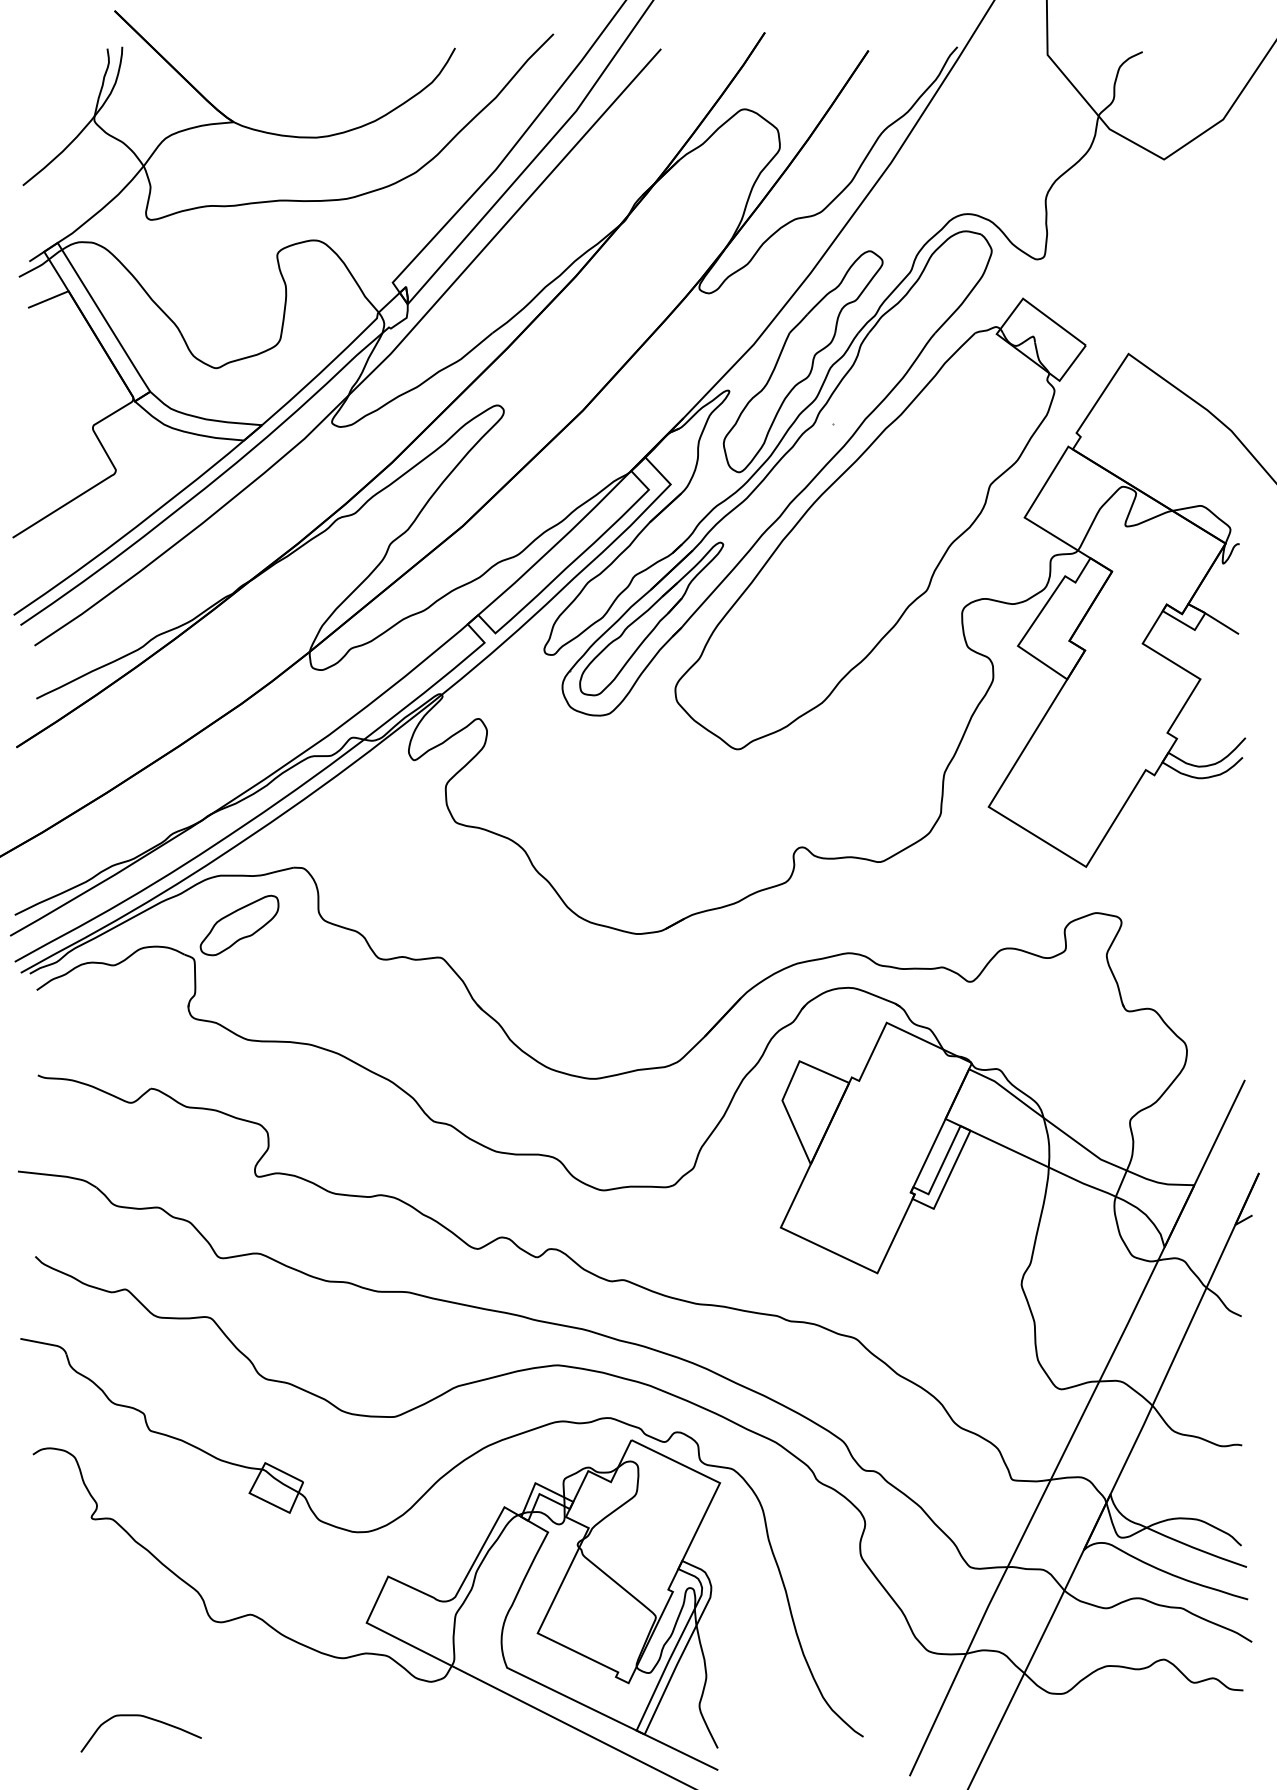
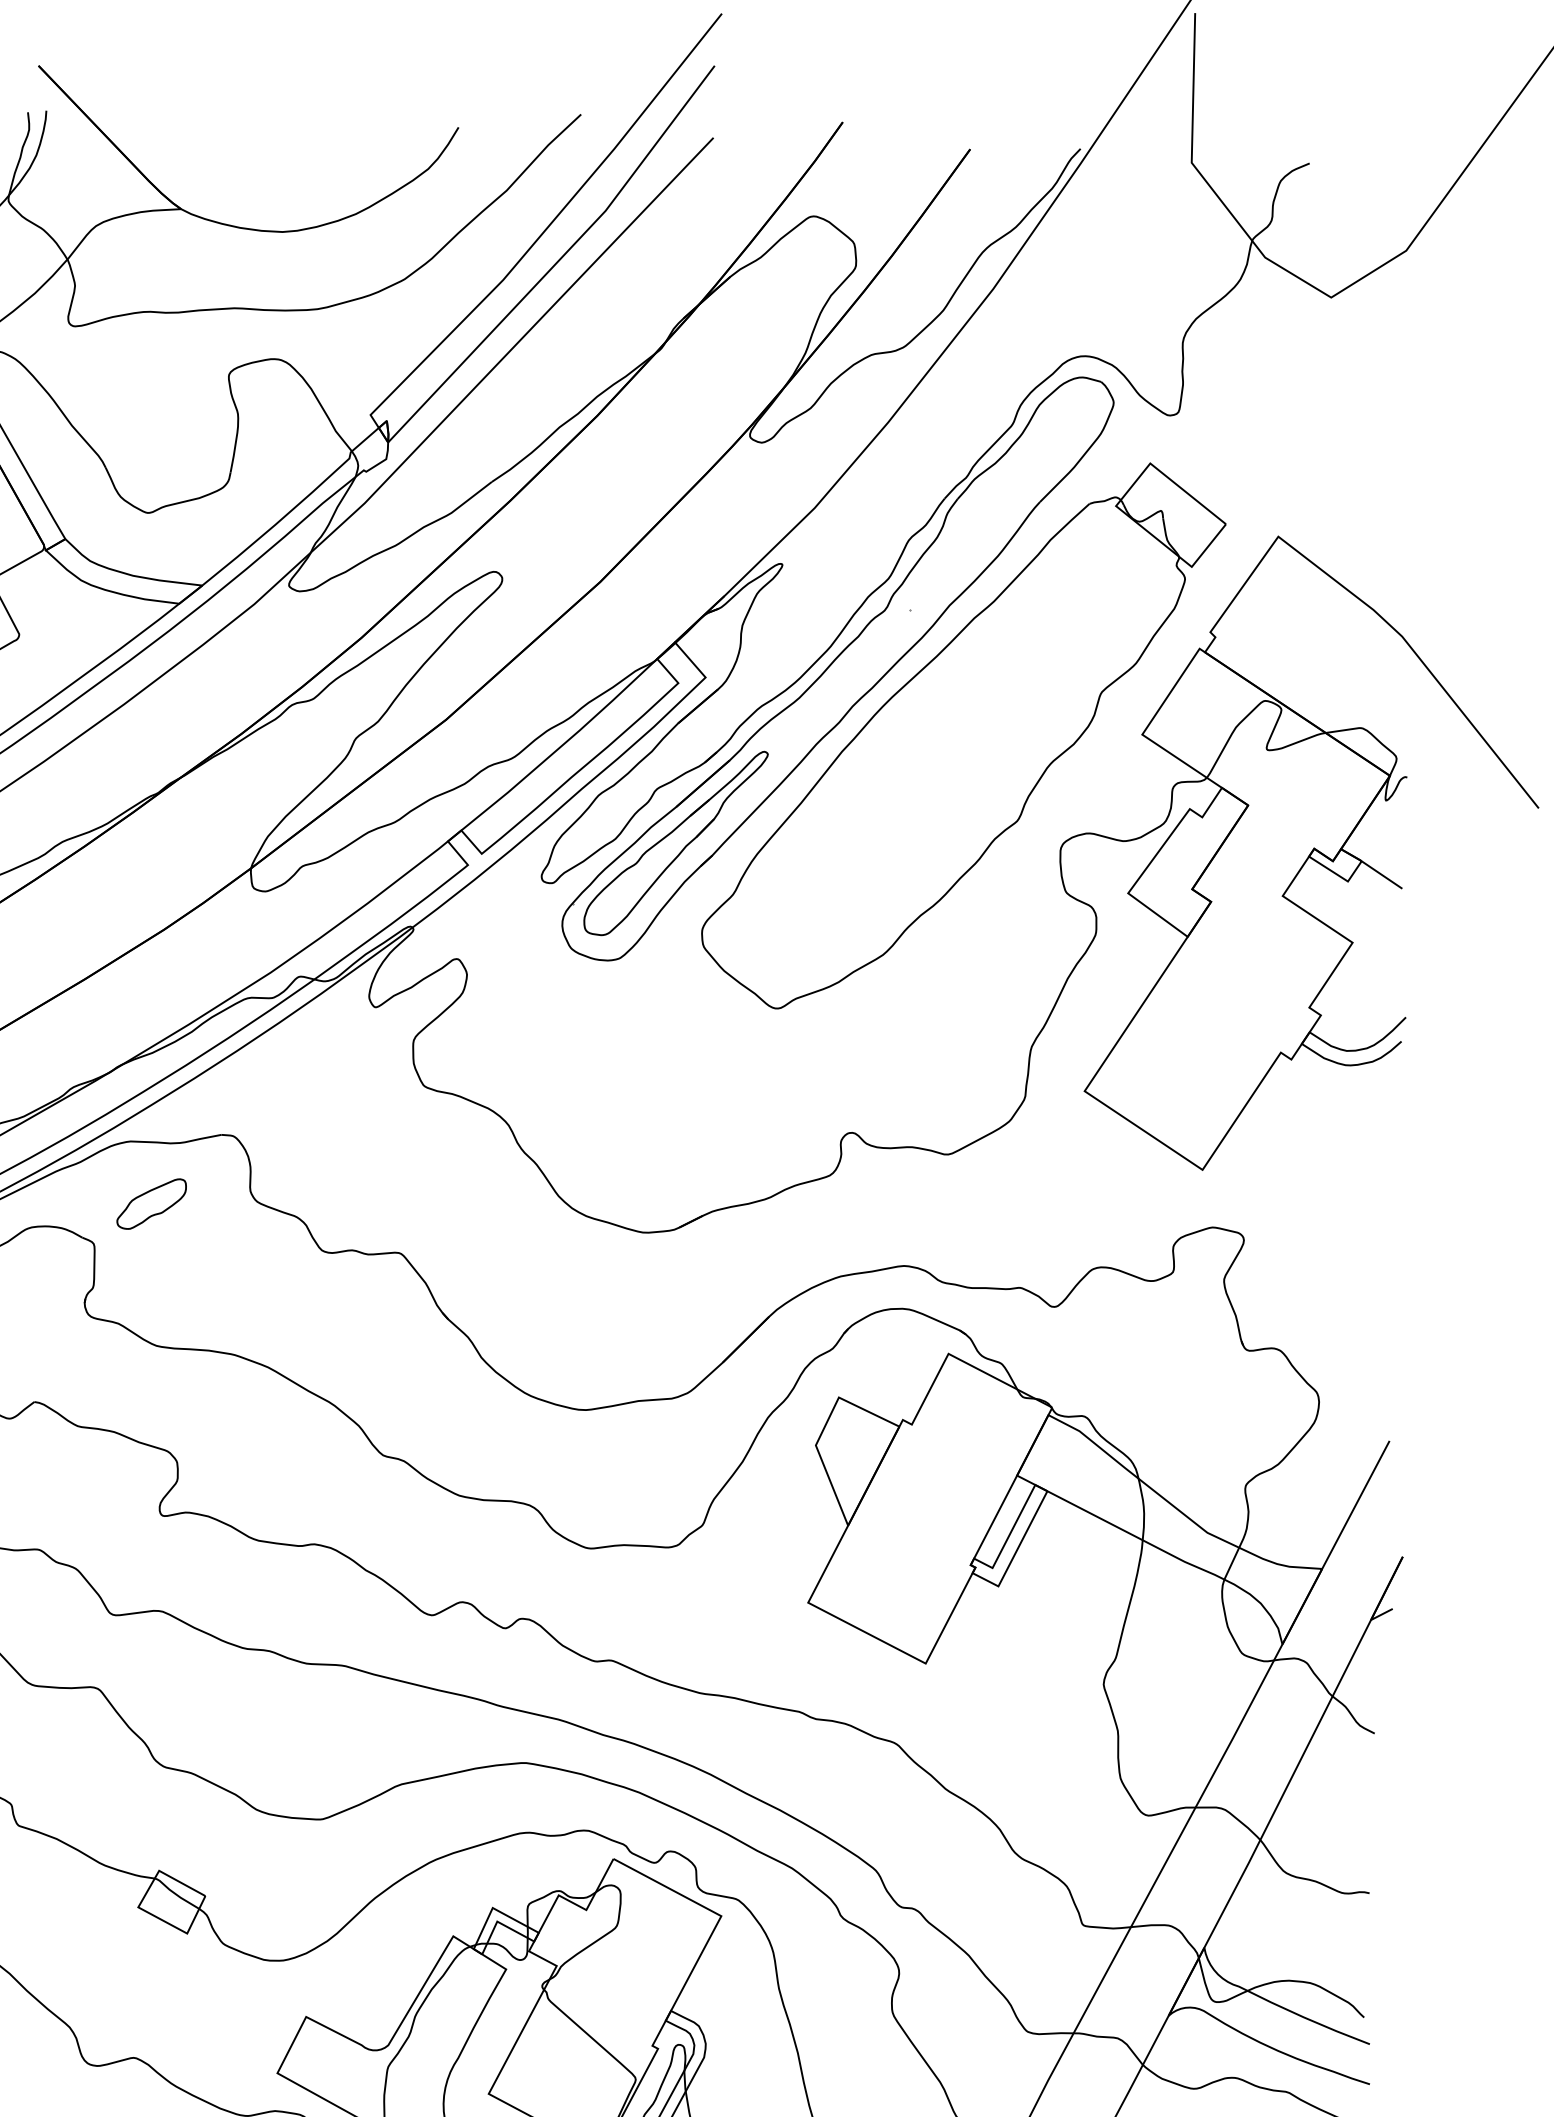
part: (802, 361) -> (874, 531), removed
part: (239, 925) -> (151, 1204), size x0.7

